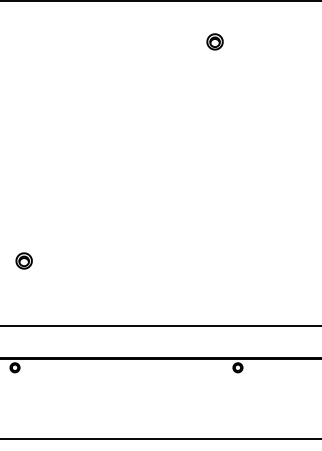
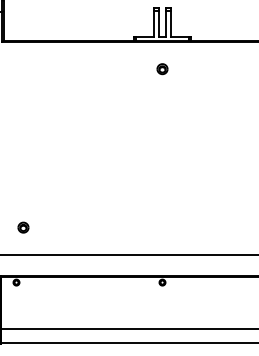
part: (215, 42) -> (162, 69), moved
part: (24, 260) -> (23, 227), moved

